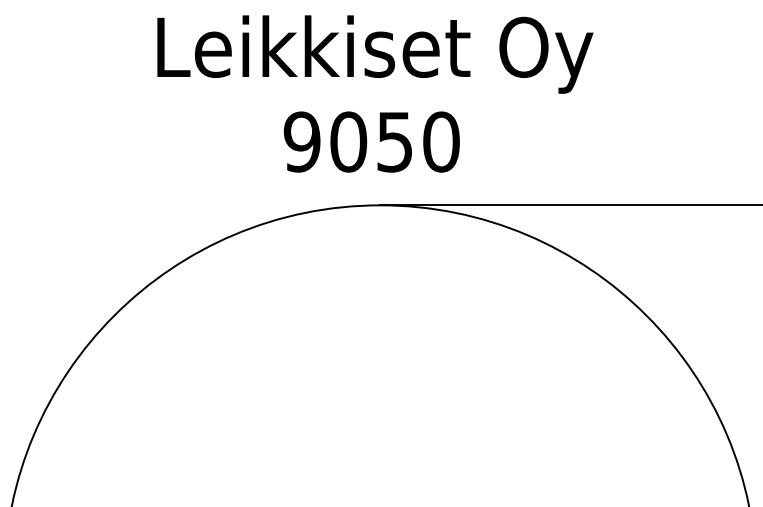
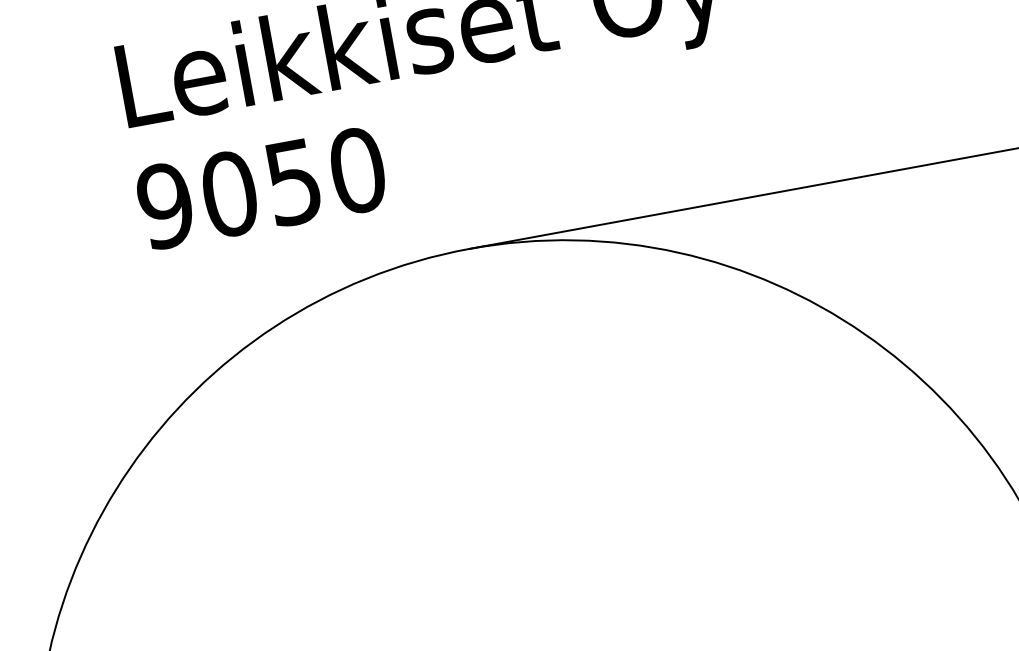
text: (371, 141) -> (261, 187), moved

